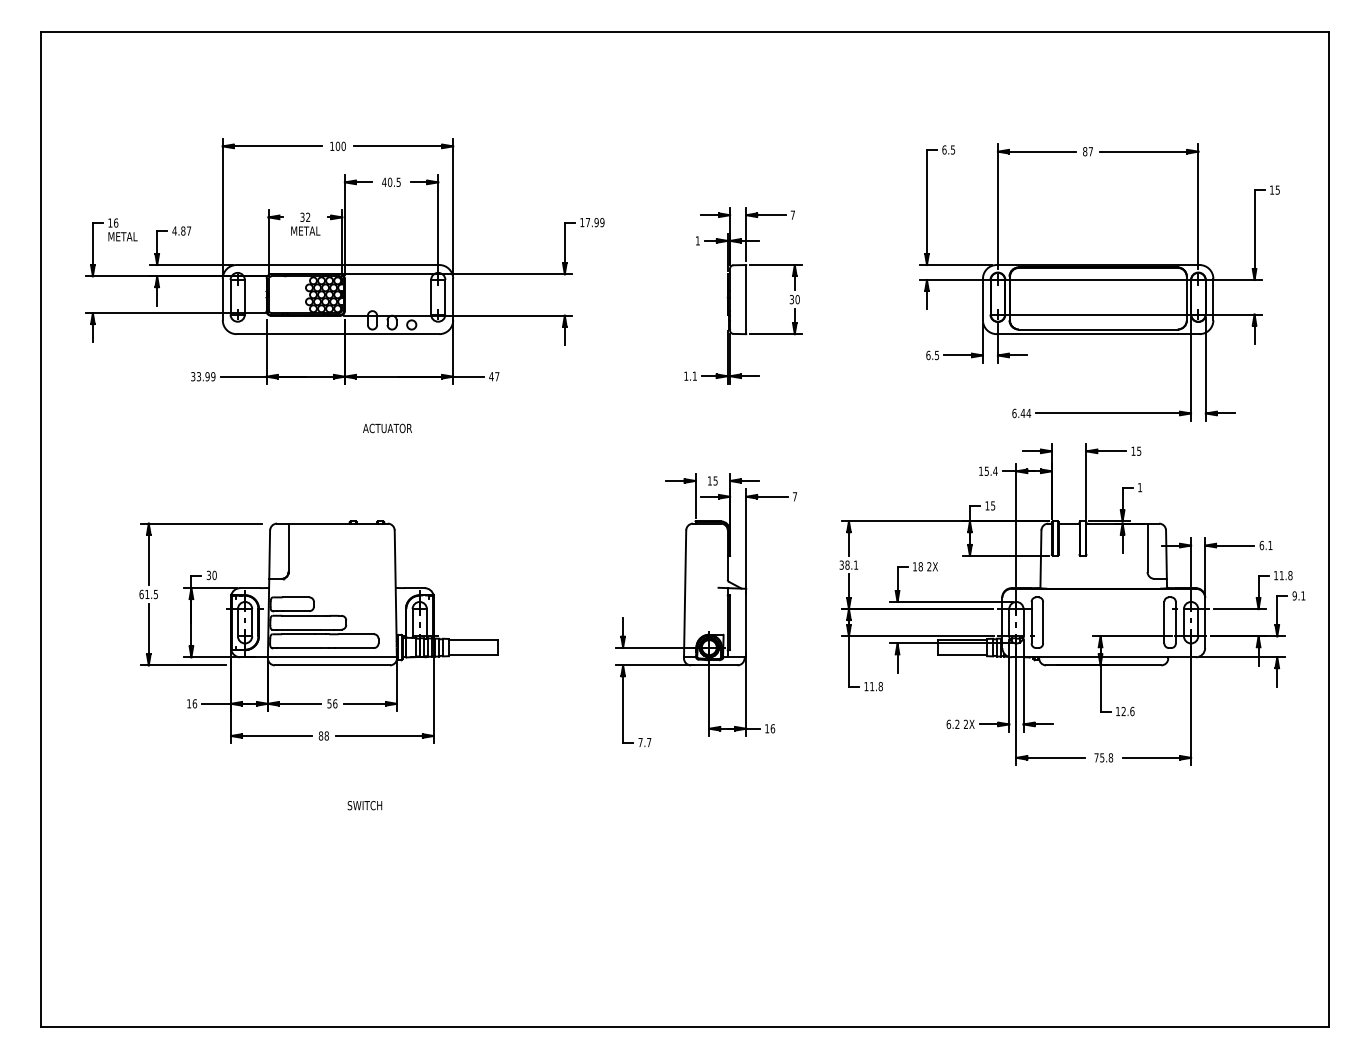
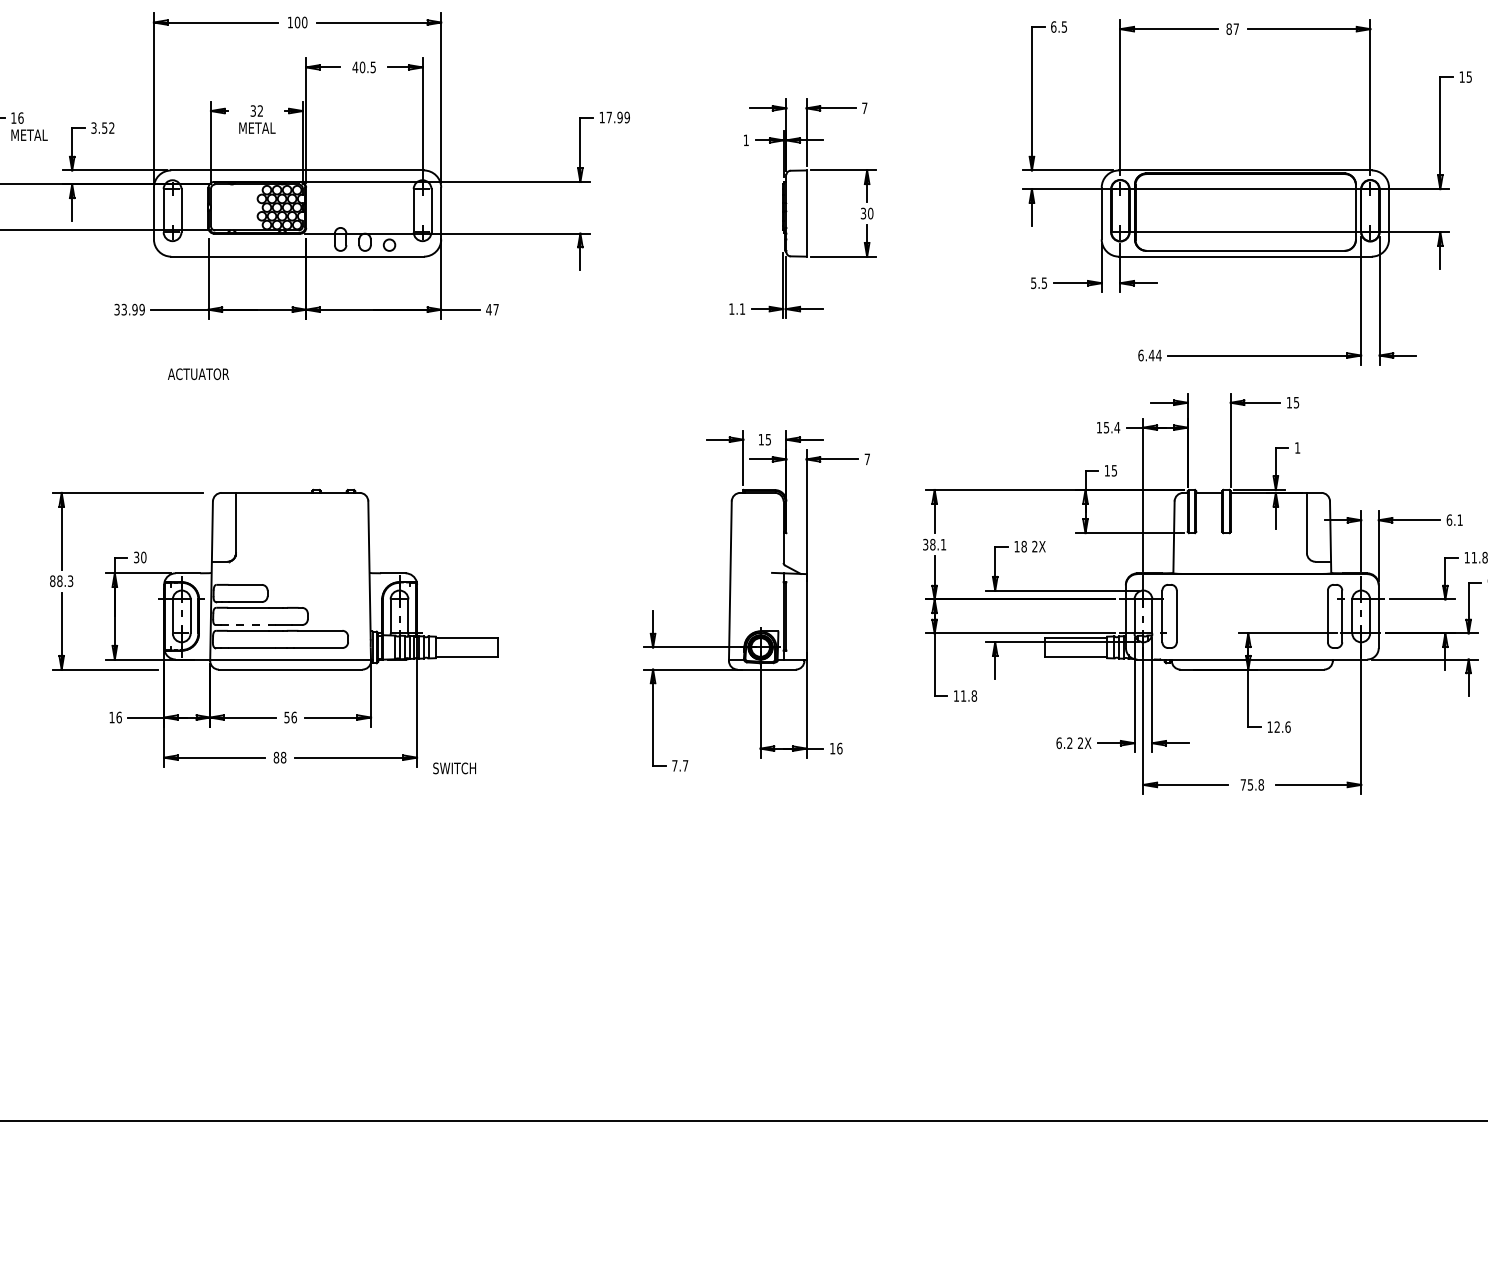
text: (181, 230) -> (102, 127), 4.87 -> 3.52
text: (928, 355) -> (1033, 283), 6.5 -> 5.5
text: (387, 428) -> (198, 374), moved
text: (148, 594) -> (61, 581), 61.5 -> 88.3
line: (302, 629) -> (253, 624), solid -> dashed
text: (364, 805) -> (454, 768), moved

